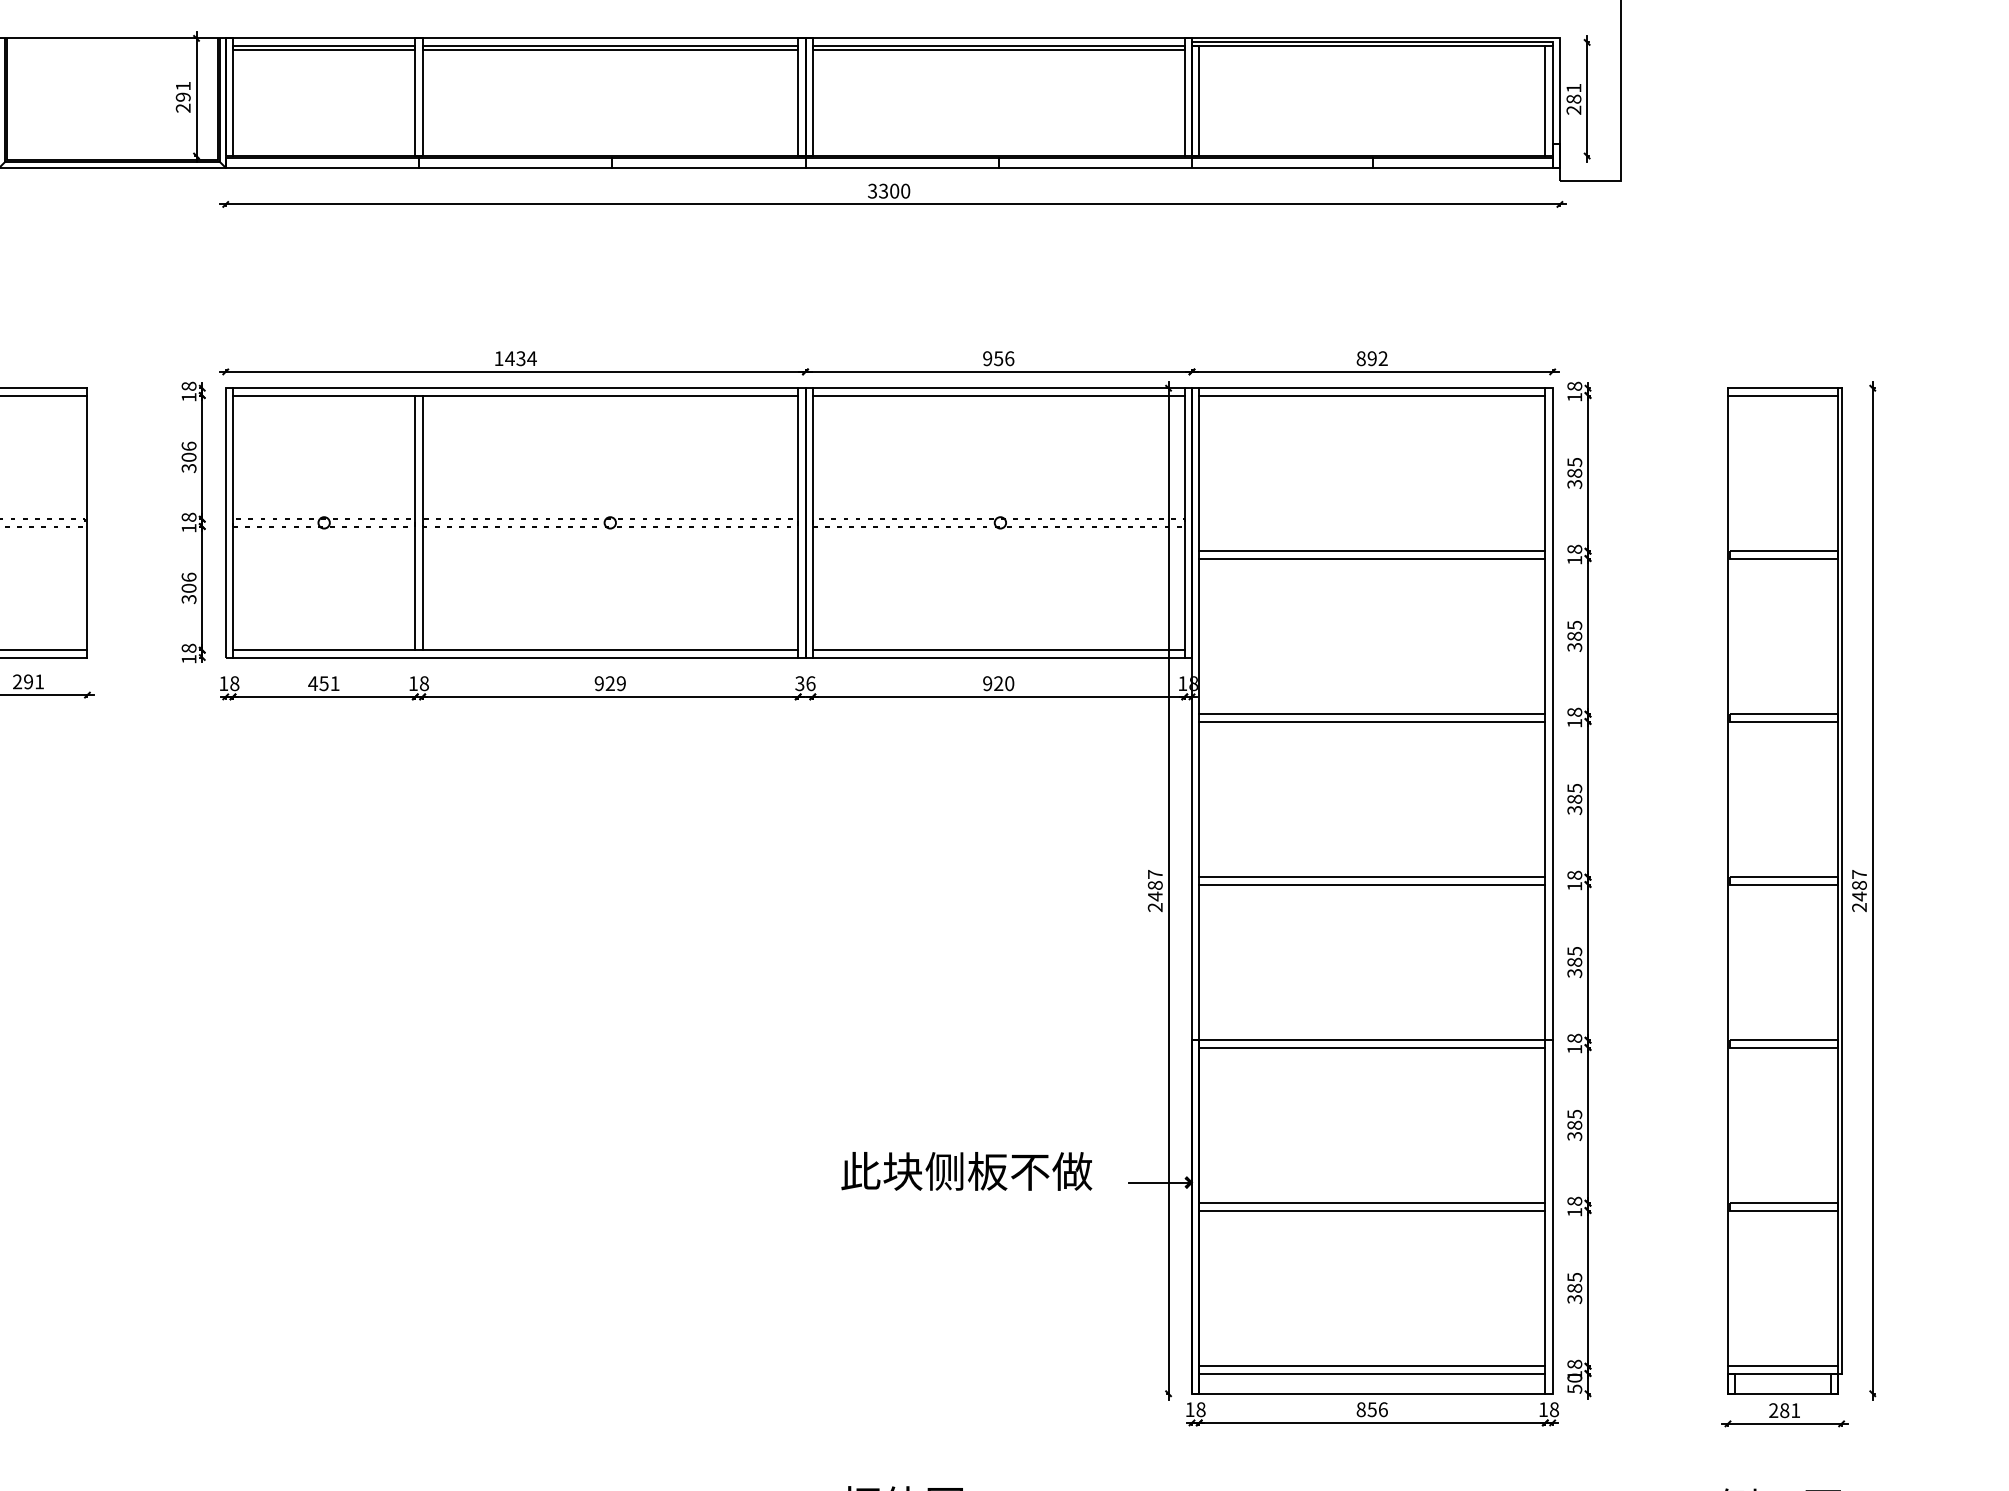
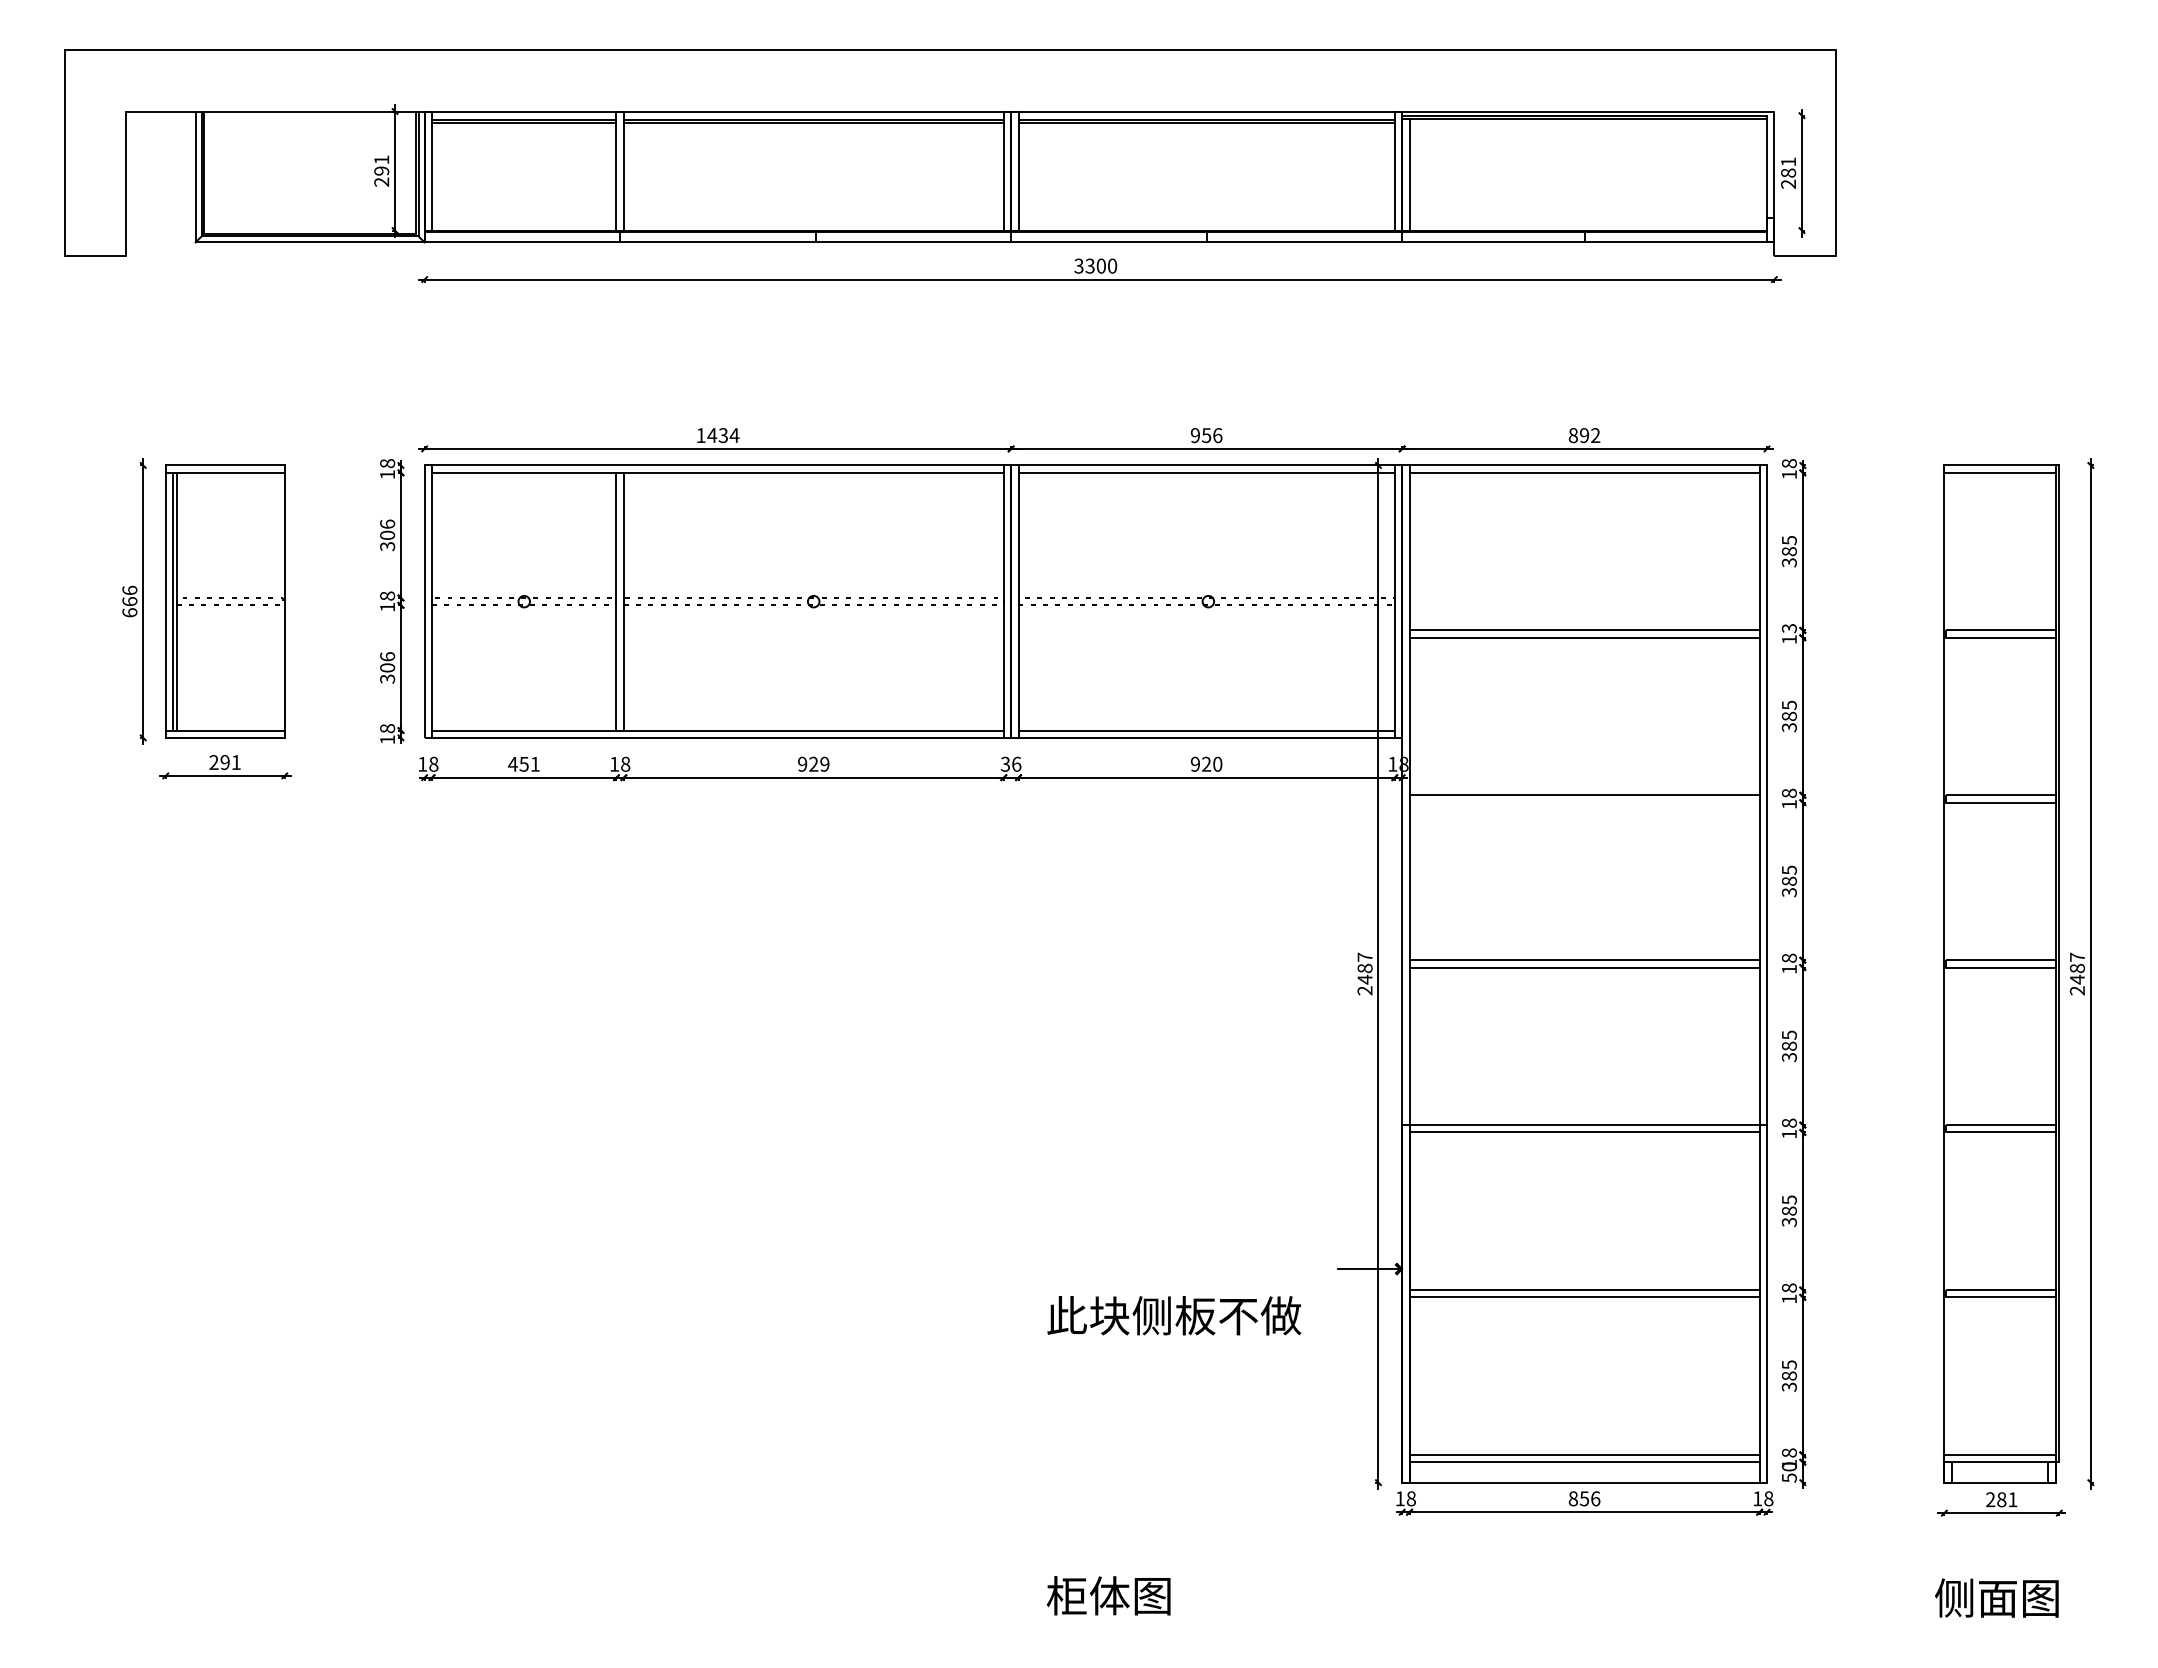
line: (1545, 100) -> (1759, 174), removed
text: (1574, 549) -> (1789, 628), 18 -> 13
line: (1372, 721) -> (1584, 802), removed
text: (966, 1171) -> (1174, 1315), moved

